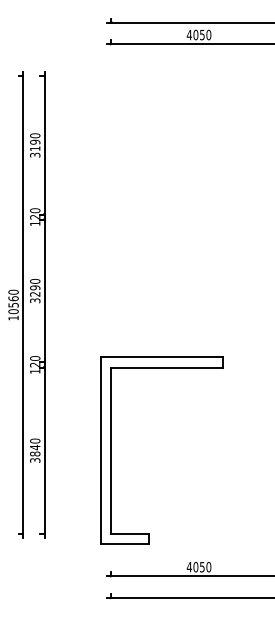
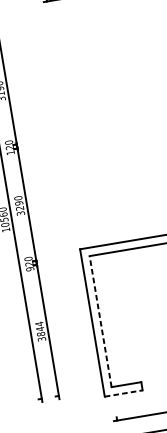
text: (35, 371) -> (30, 269), 120 -> 920
text: (35, 440) -> (39, 323), 3840 -> 3844
line: (111, 450) -> (100, 321), solid -> dashed
line: (125, 544) -> (124, 393), solid -> dashed

